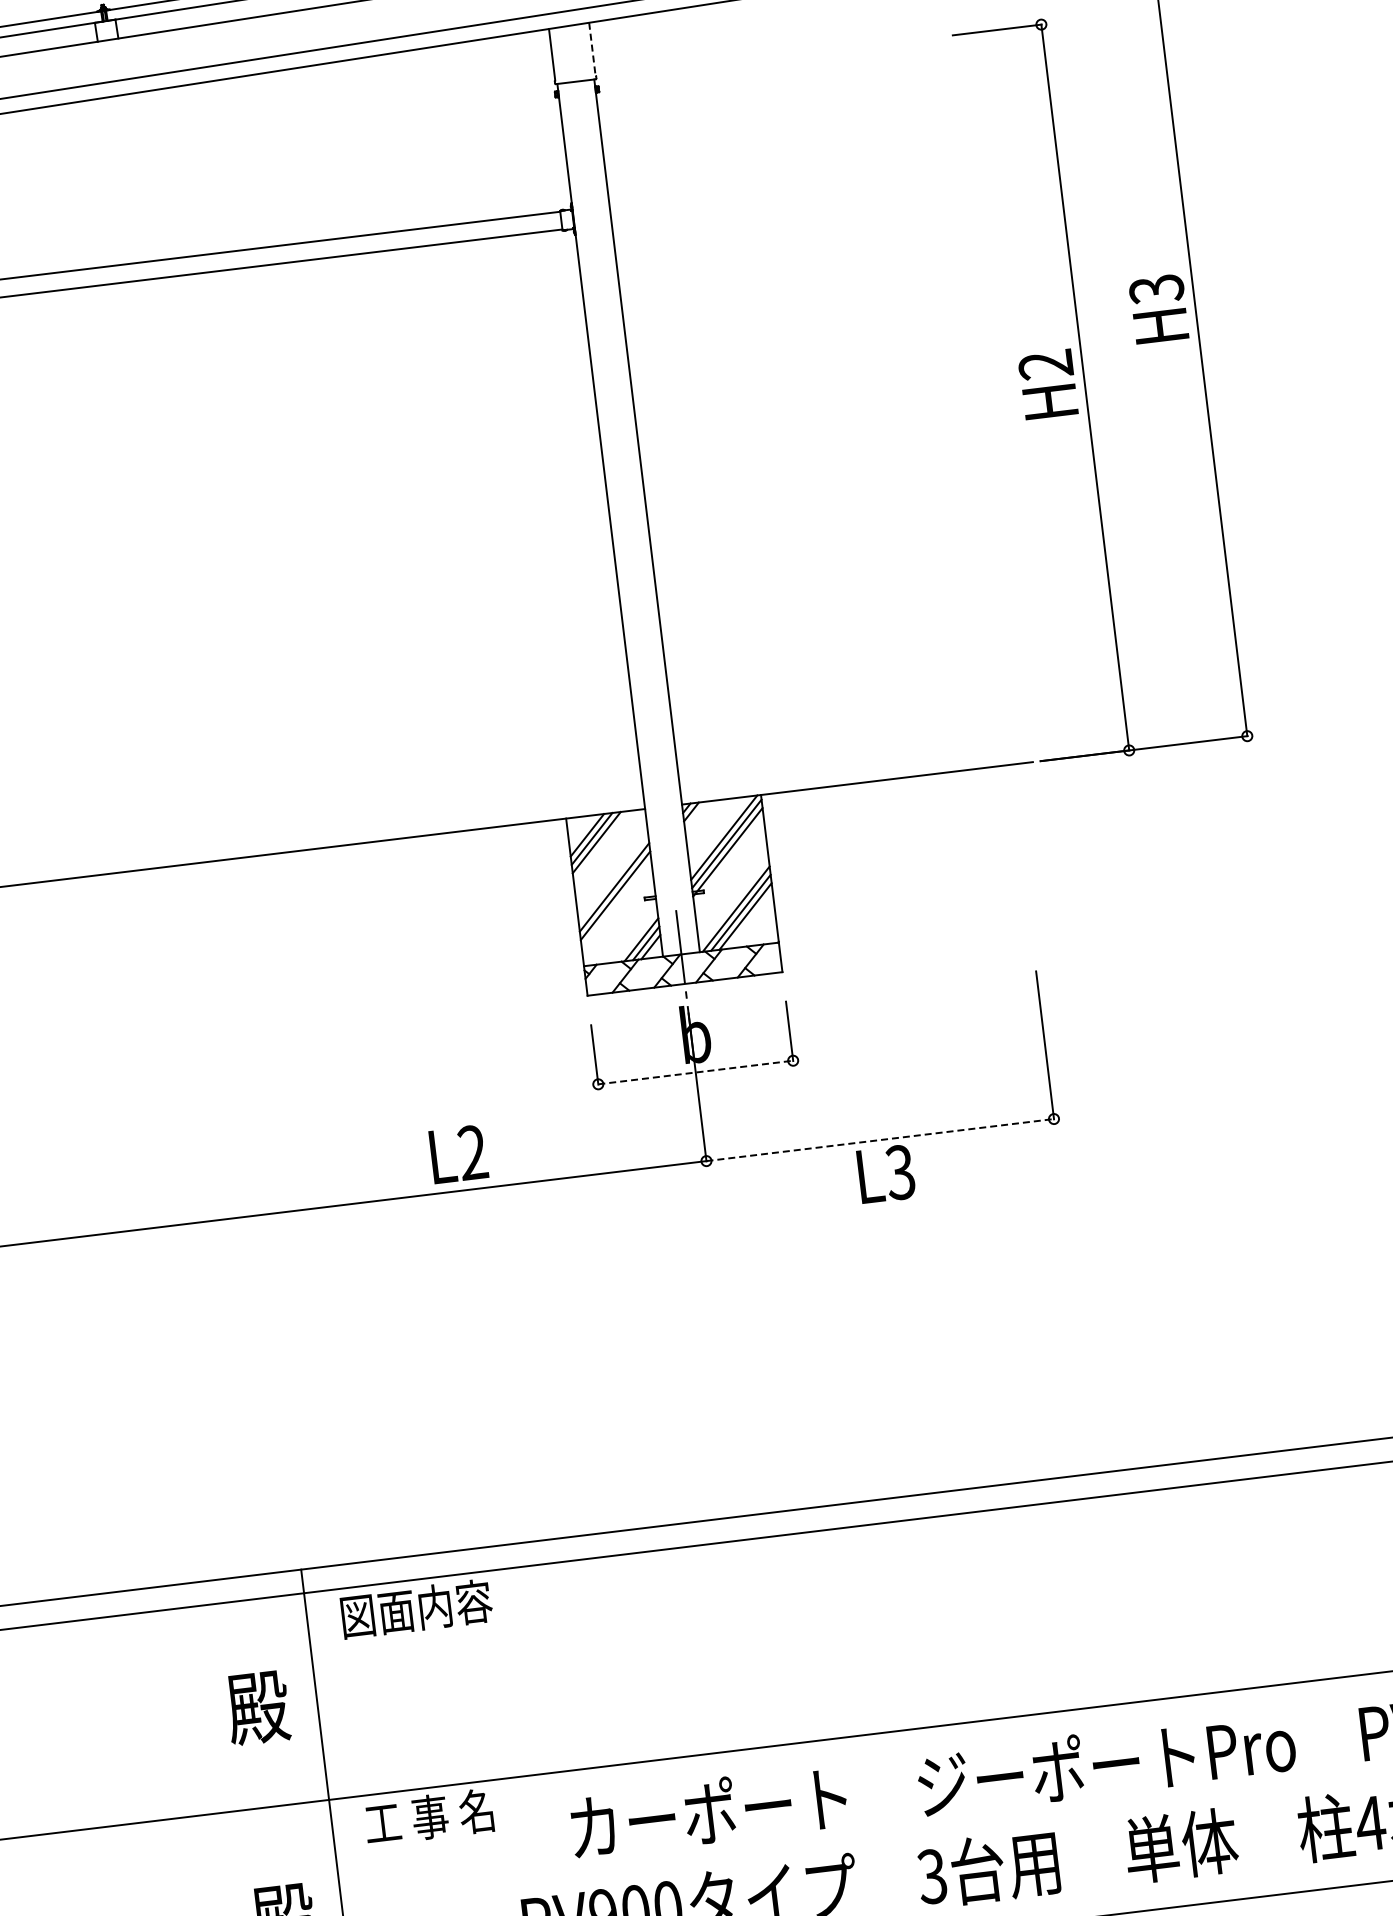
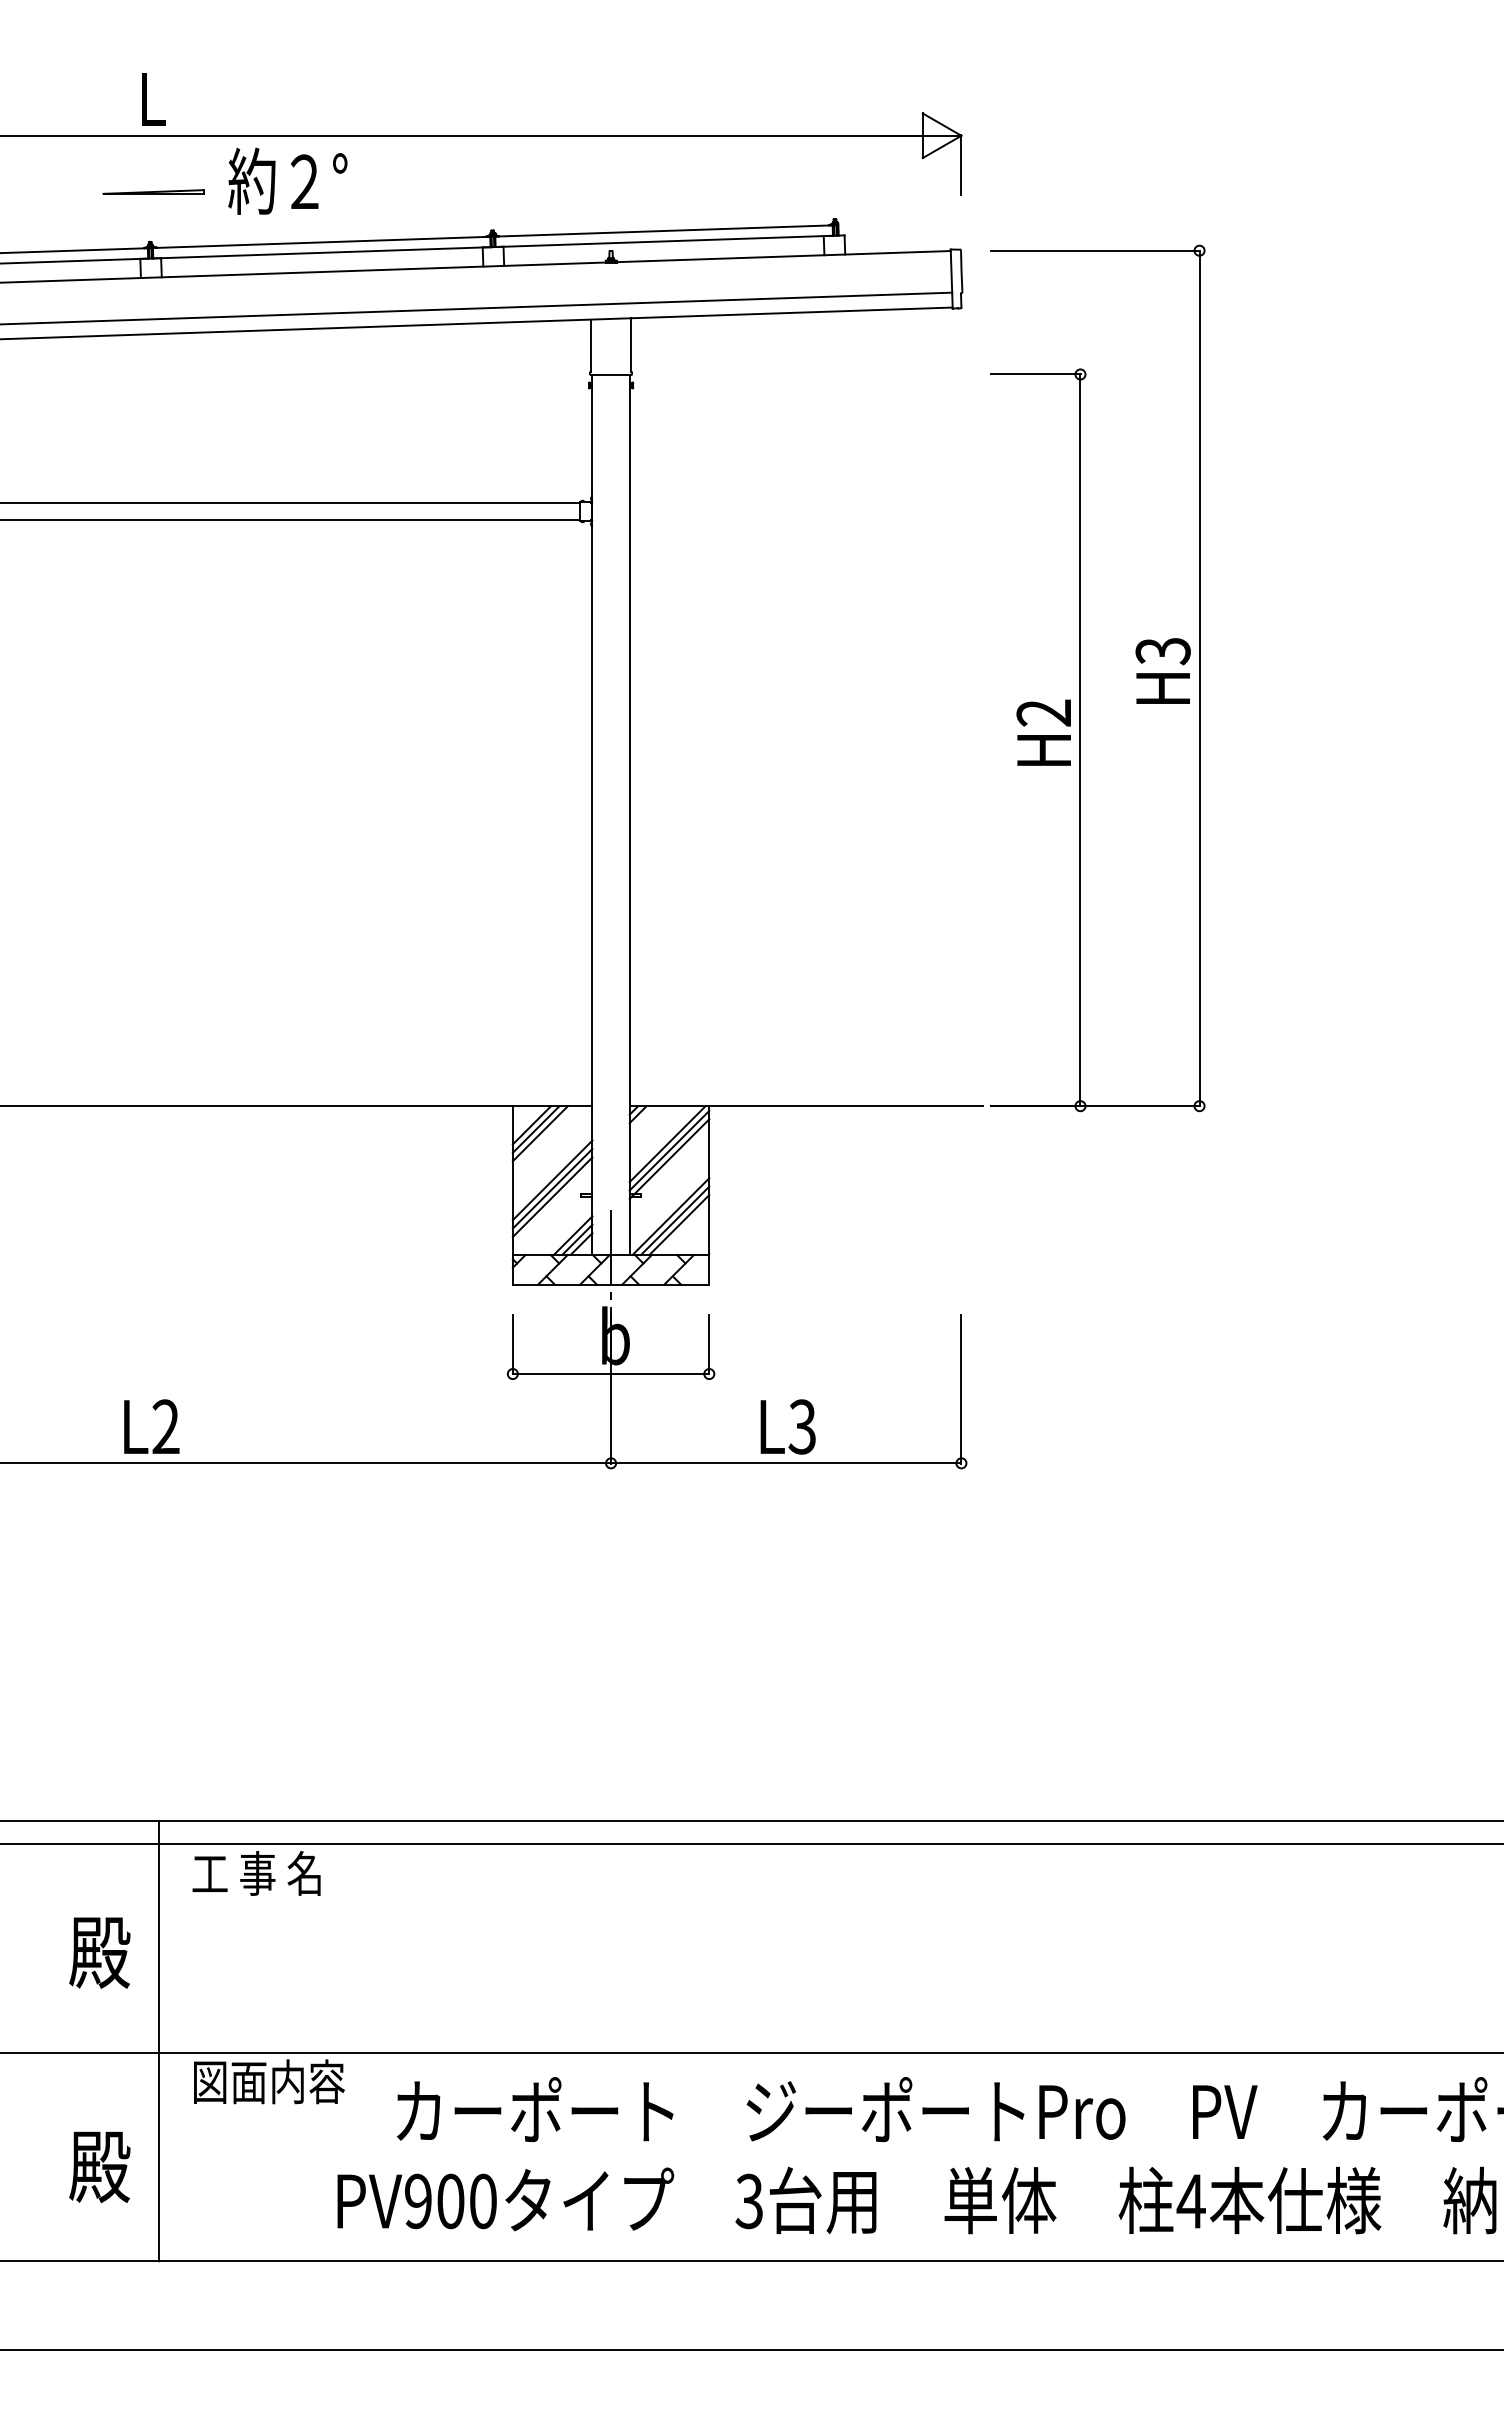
line: (592, 48) -> (631, 344), dashed -> solid
line: (616, 904) -> (552, 1197), added
line: (696, 1072) -> (611, 1374), dashed -> solid
line: (880, 1140) -> (786, 1463), dashed -> solid
text: (458, 1154) -> (151, 1426), moved
text: (885, 1173) -> (787, 1426), moved
text: (415, 1609) -> (268, 1873), 図面内容 -> 工 事 名
text: (440, 1815) -> (268, 2081), 工 事 名 -> 図面内容

